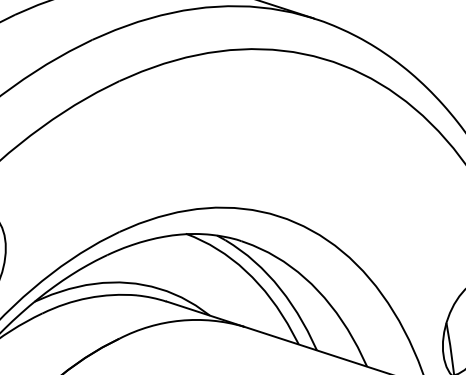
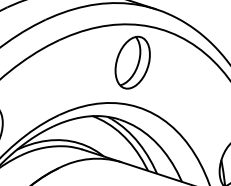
part: (267, 126) -> (132, 62), added

